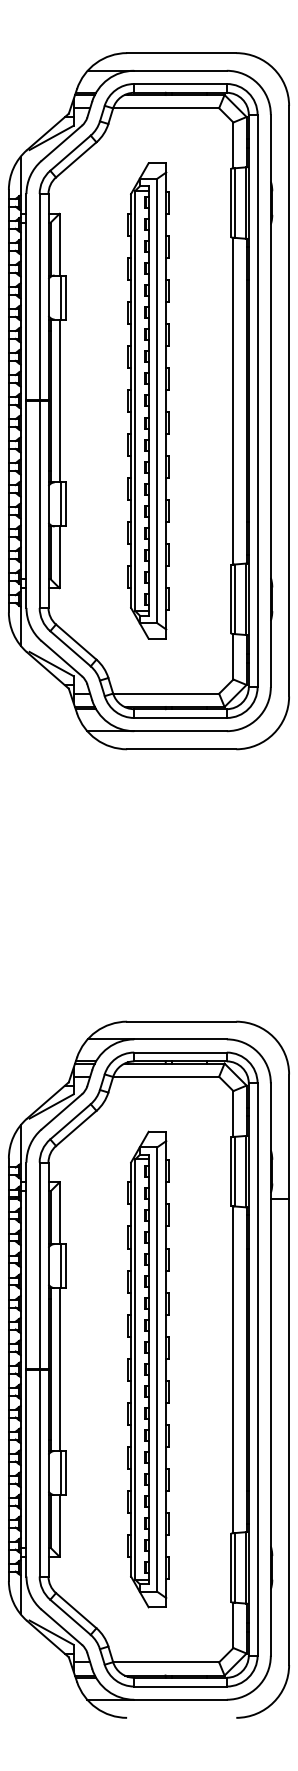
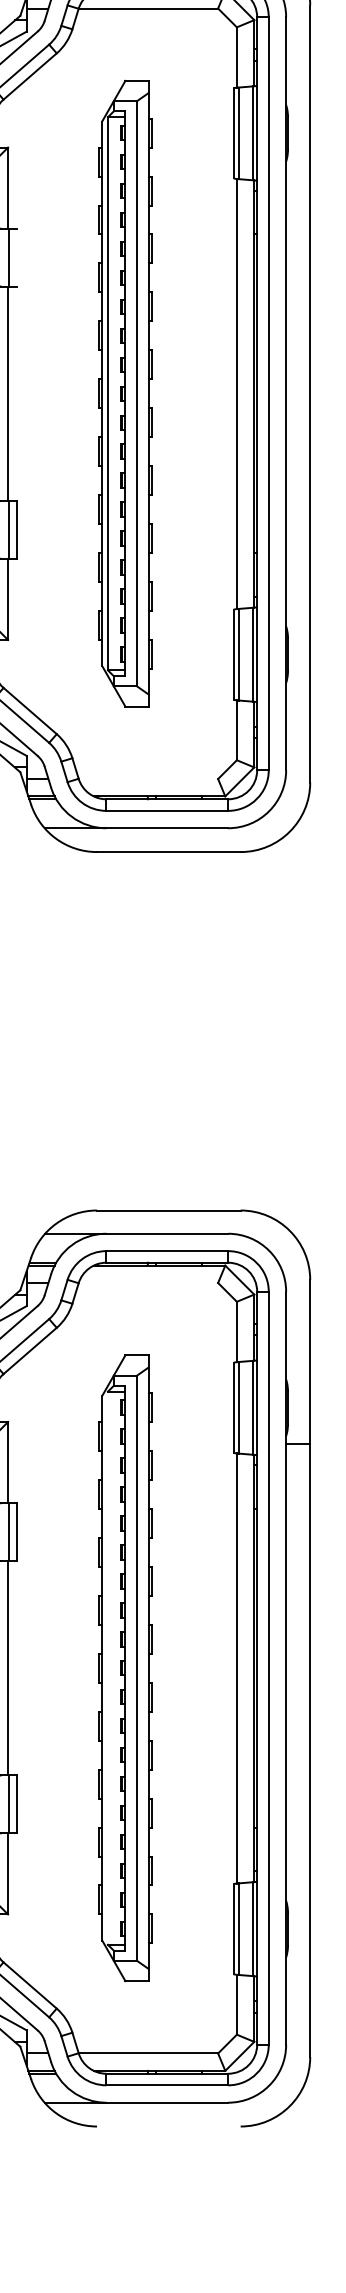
line: (66, 297) -> (17, 257), removed
line: (166, 693) -> (148, 778), removed
line: (166, 1076) -> (148, 1282), removed
line: (135, 1369) -> (108, 1668), removed

